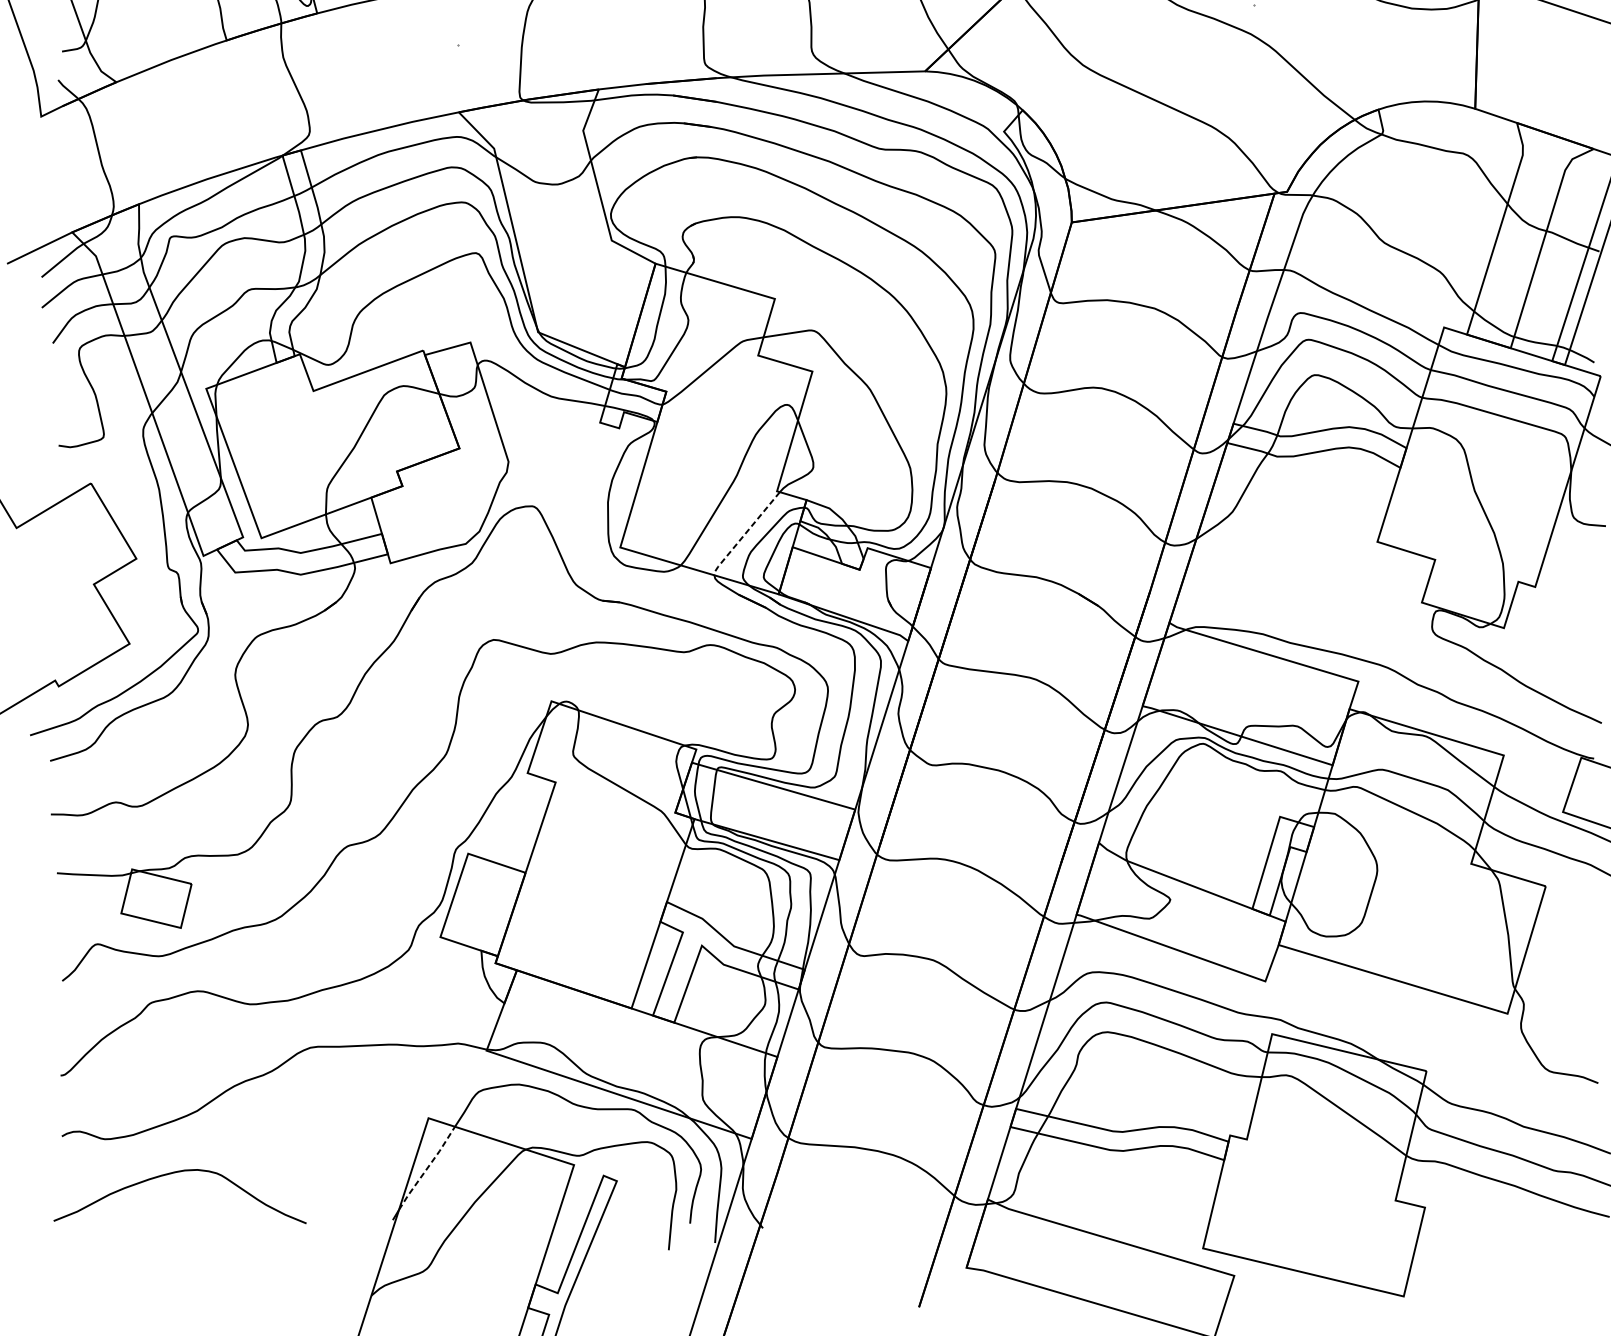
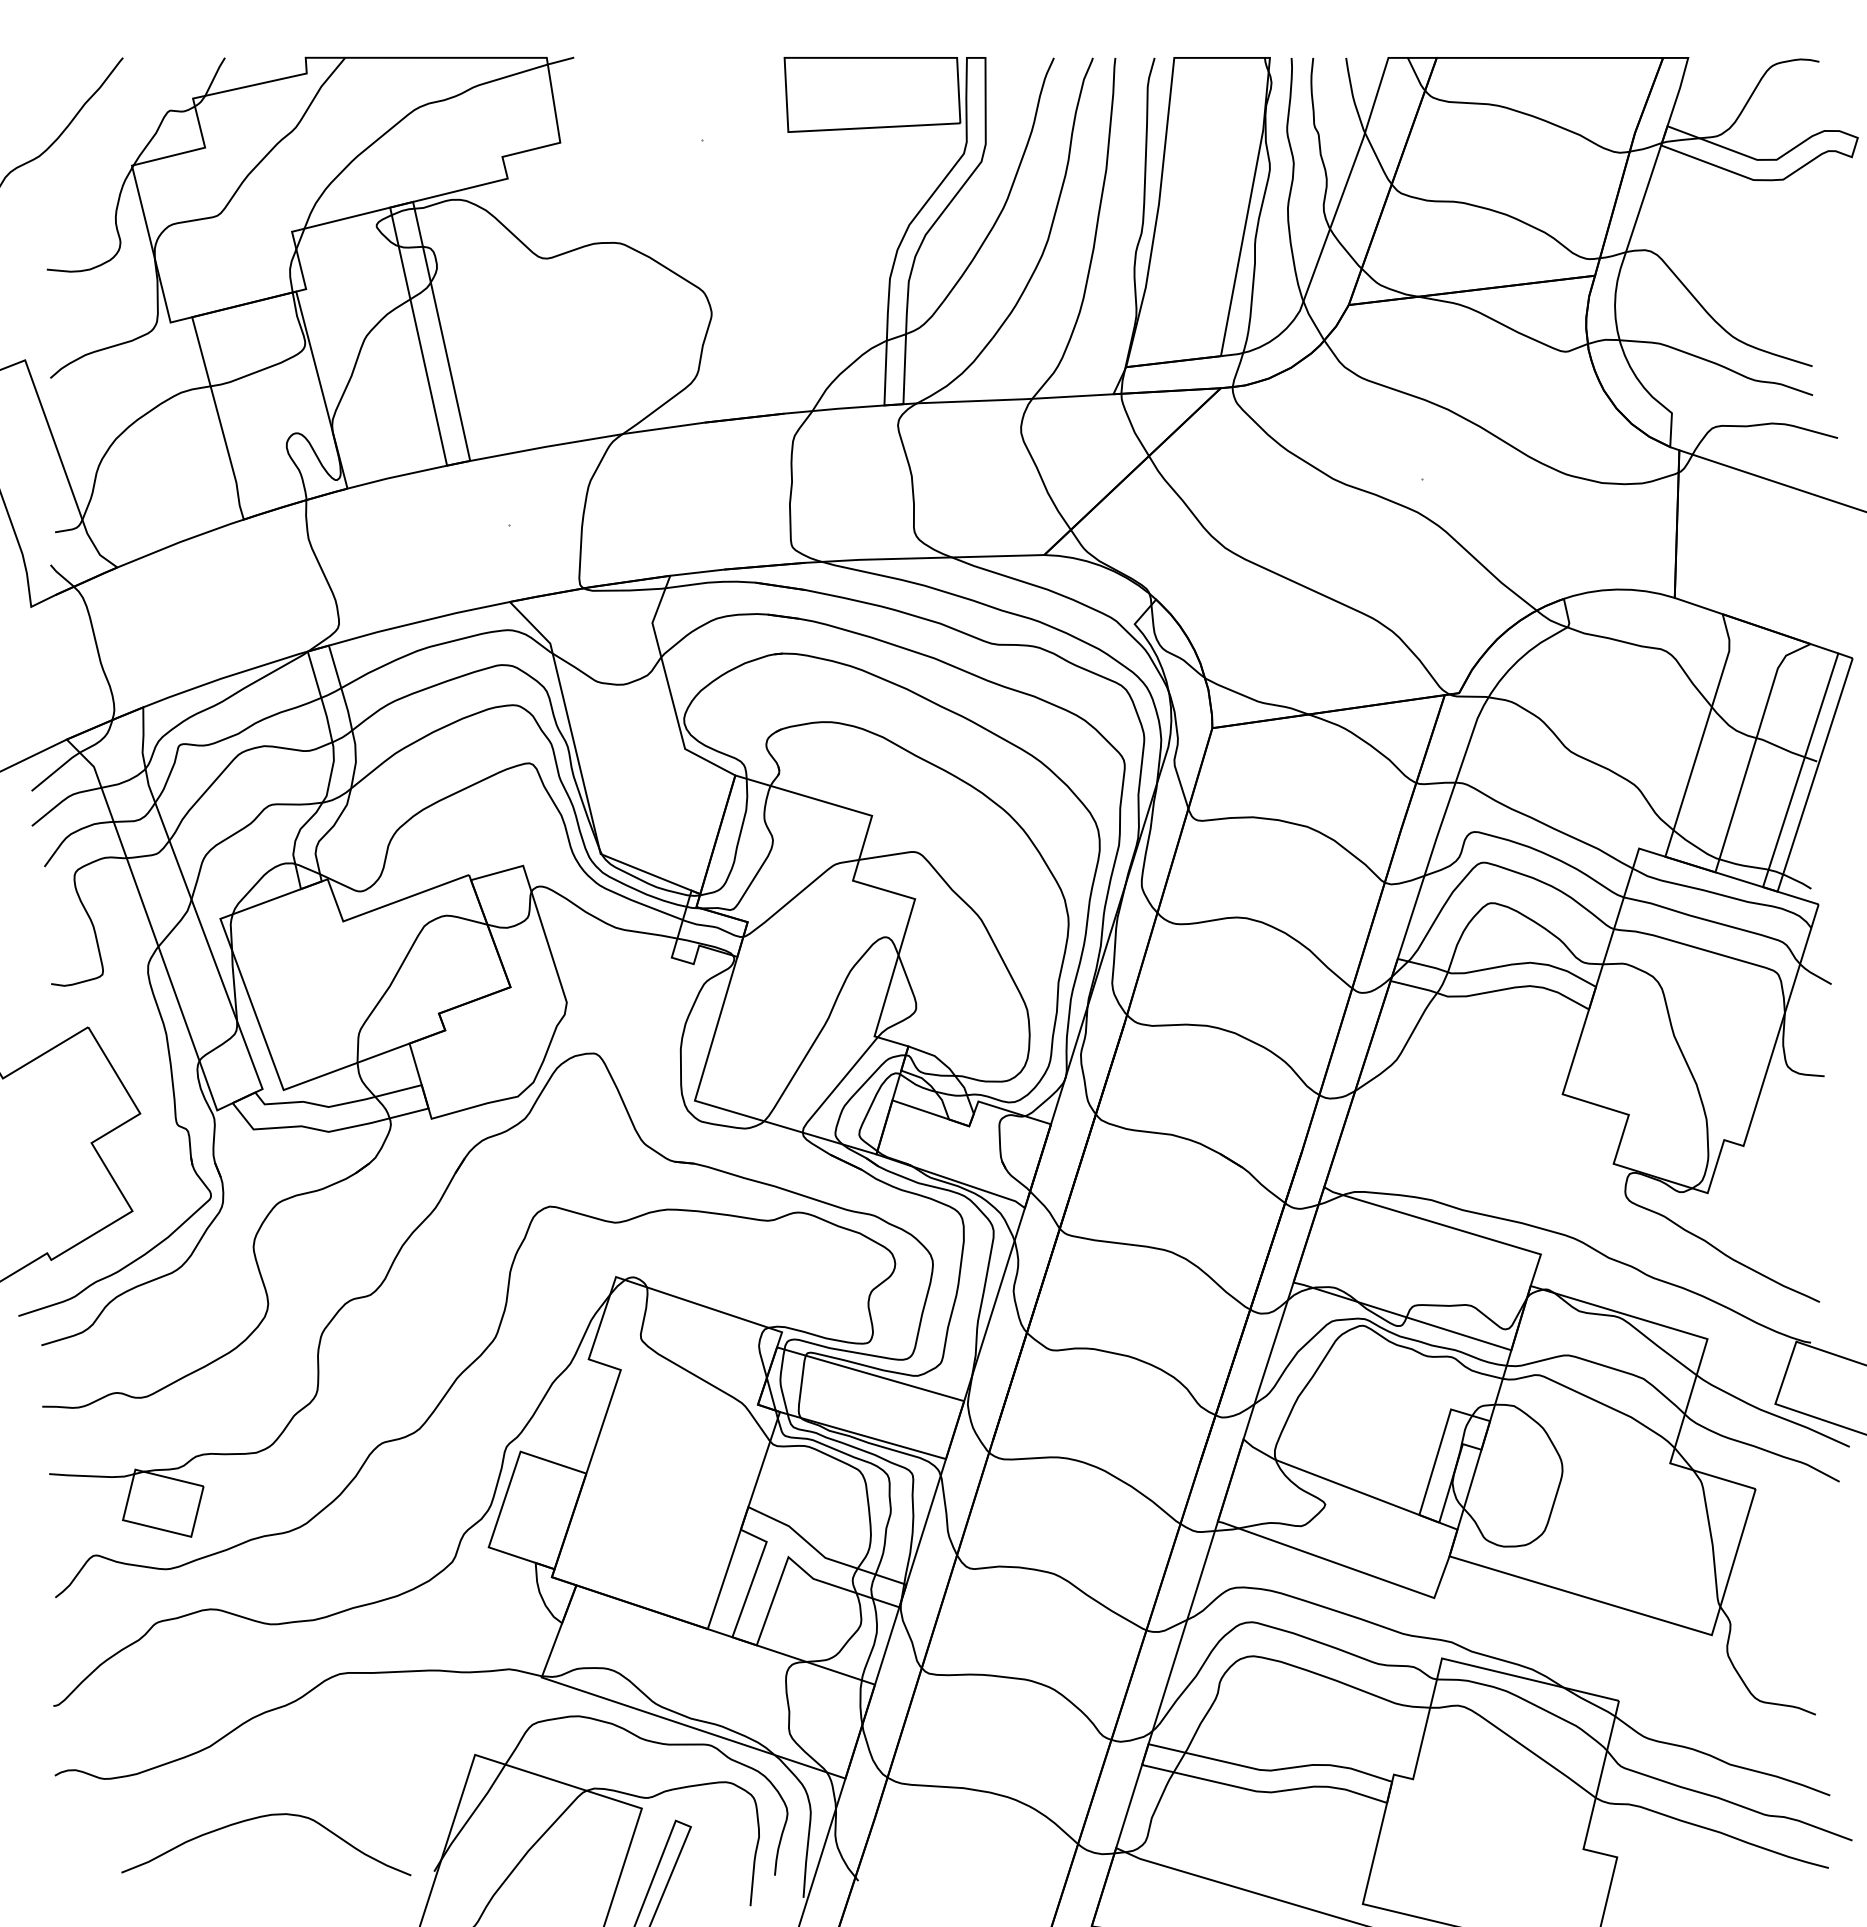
line: (744, 534) -> (837, 1085), dashed -> solid
line: (427, 1168) -> (473, 1812), dashed -> solid
curve: (177, 1172) -> (263, 1817), moved

